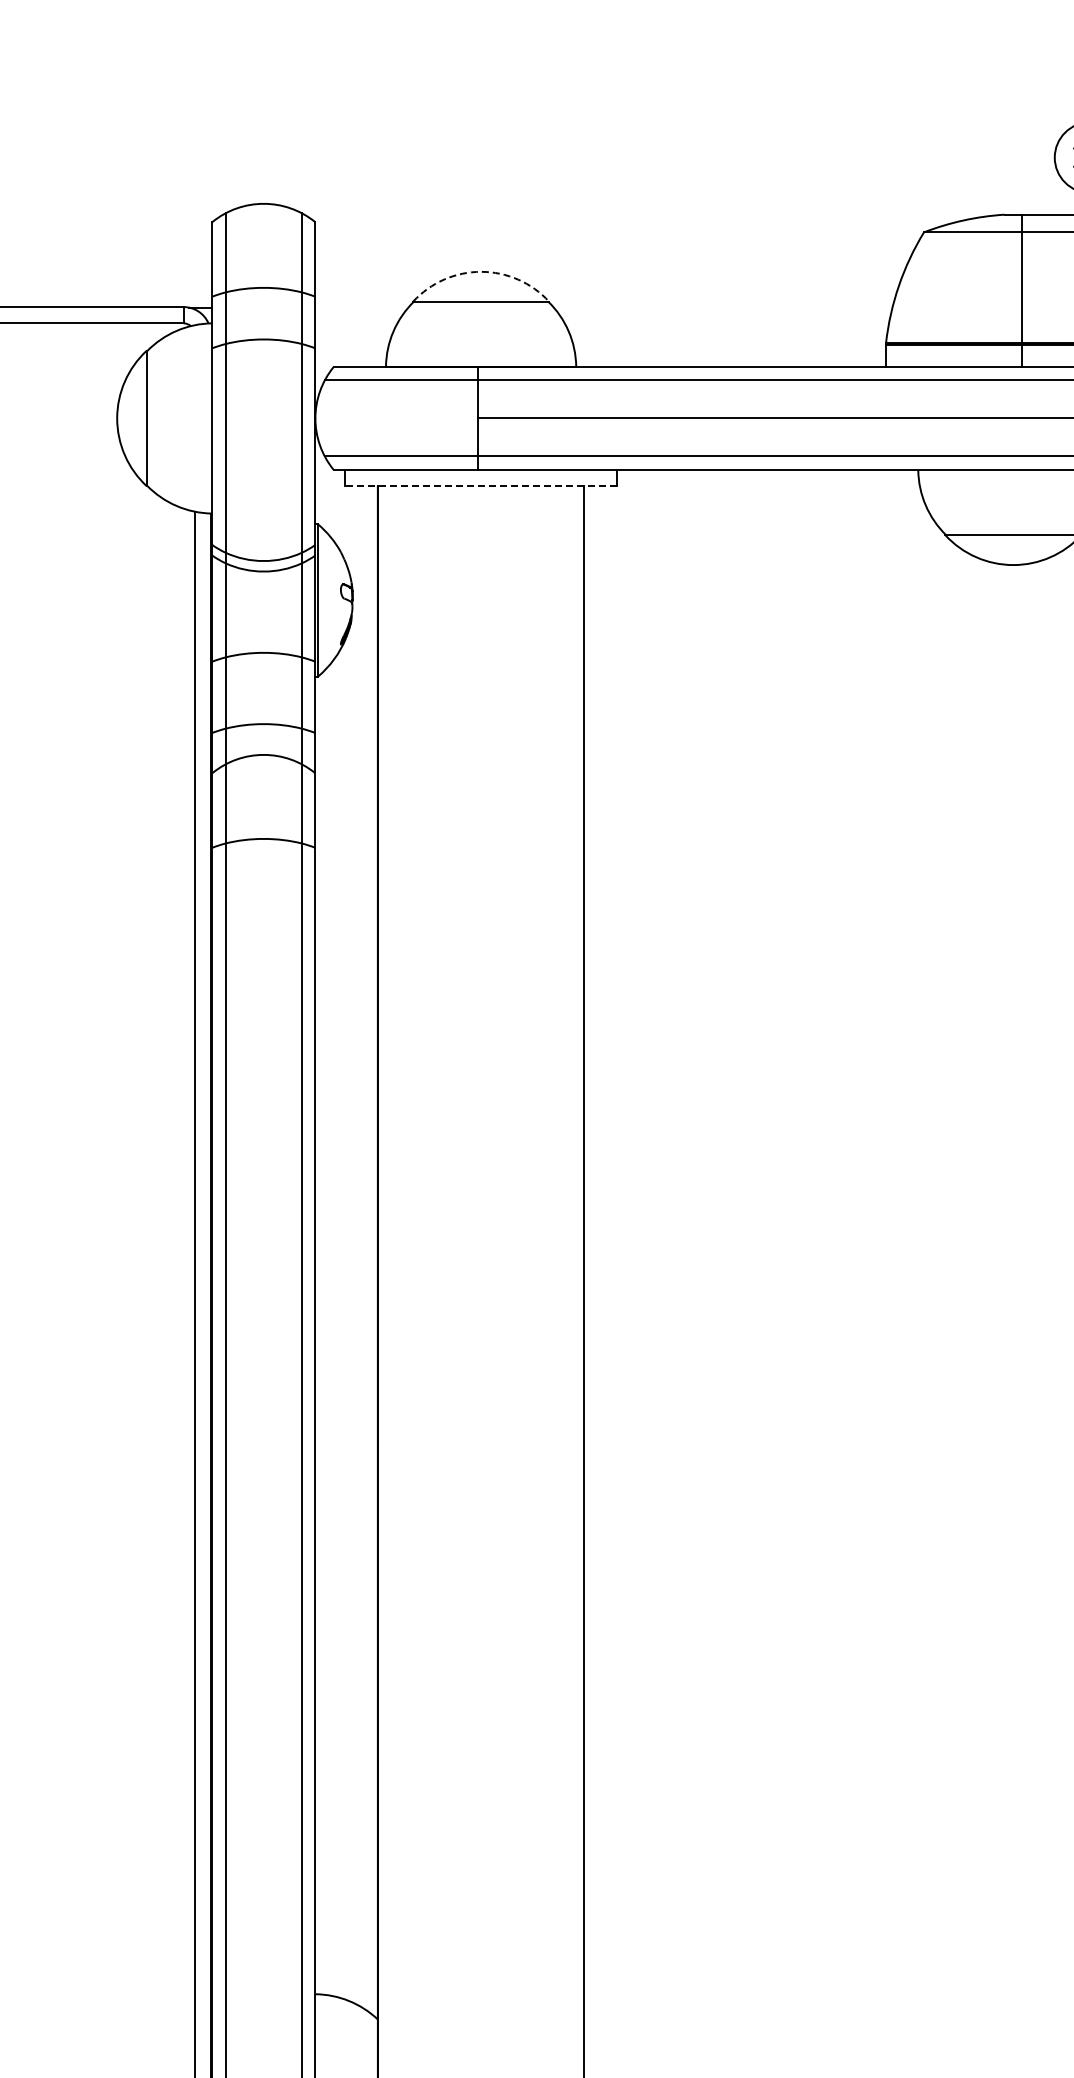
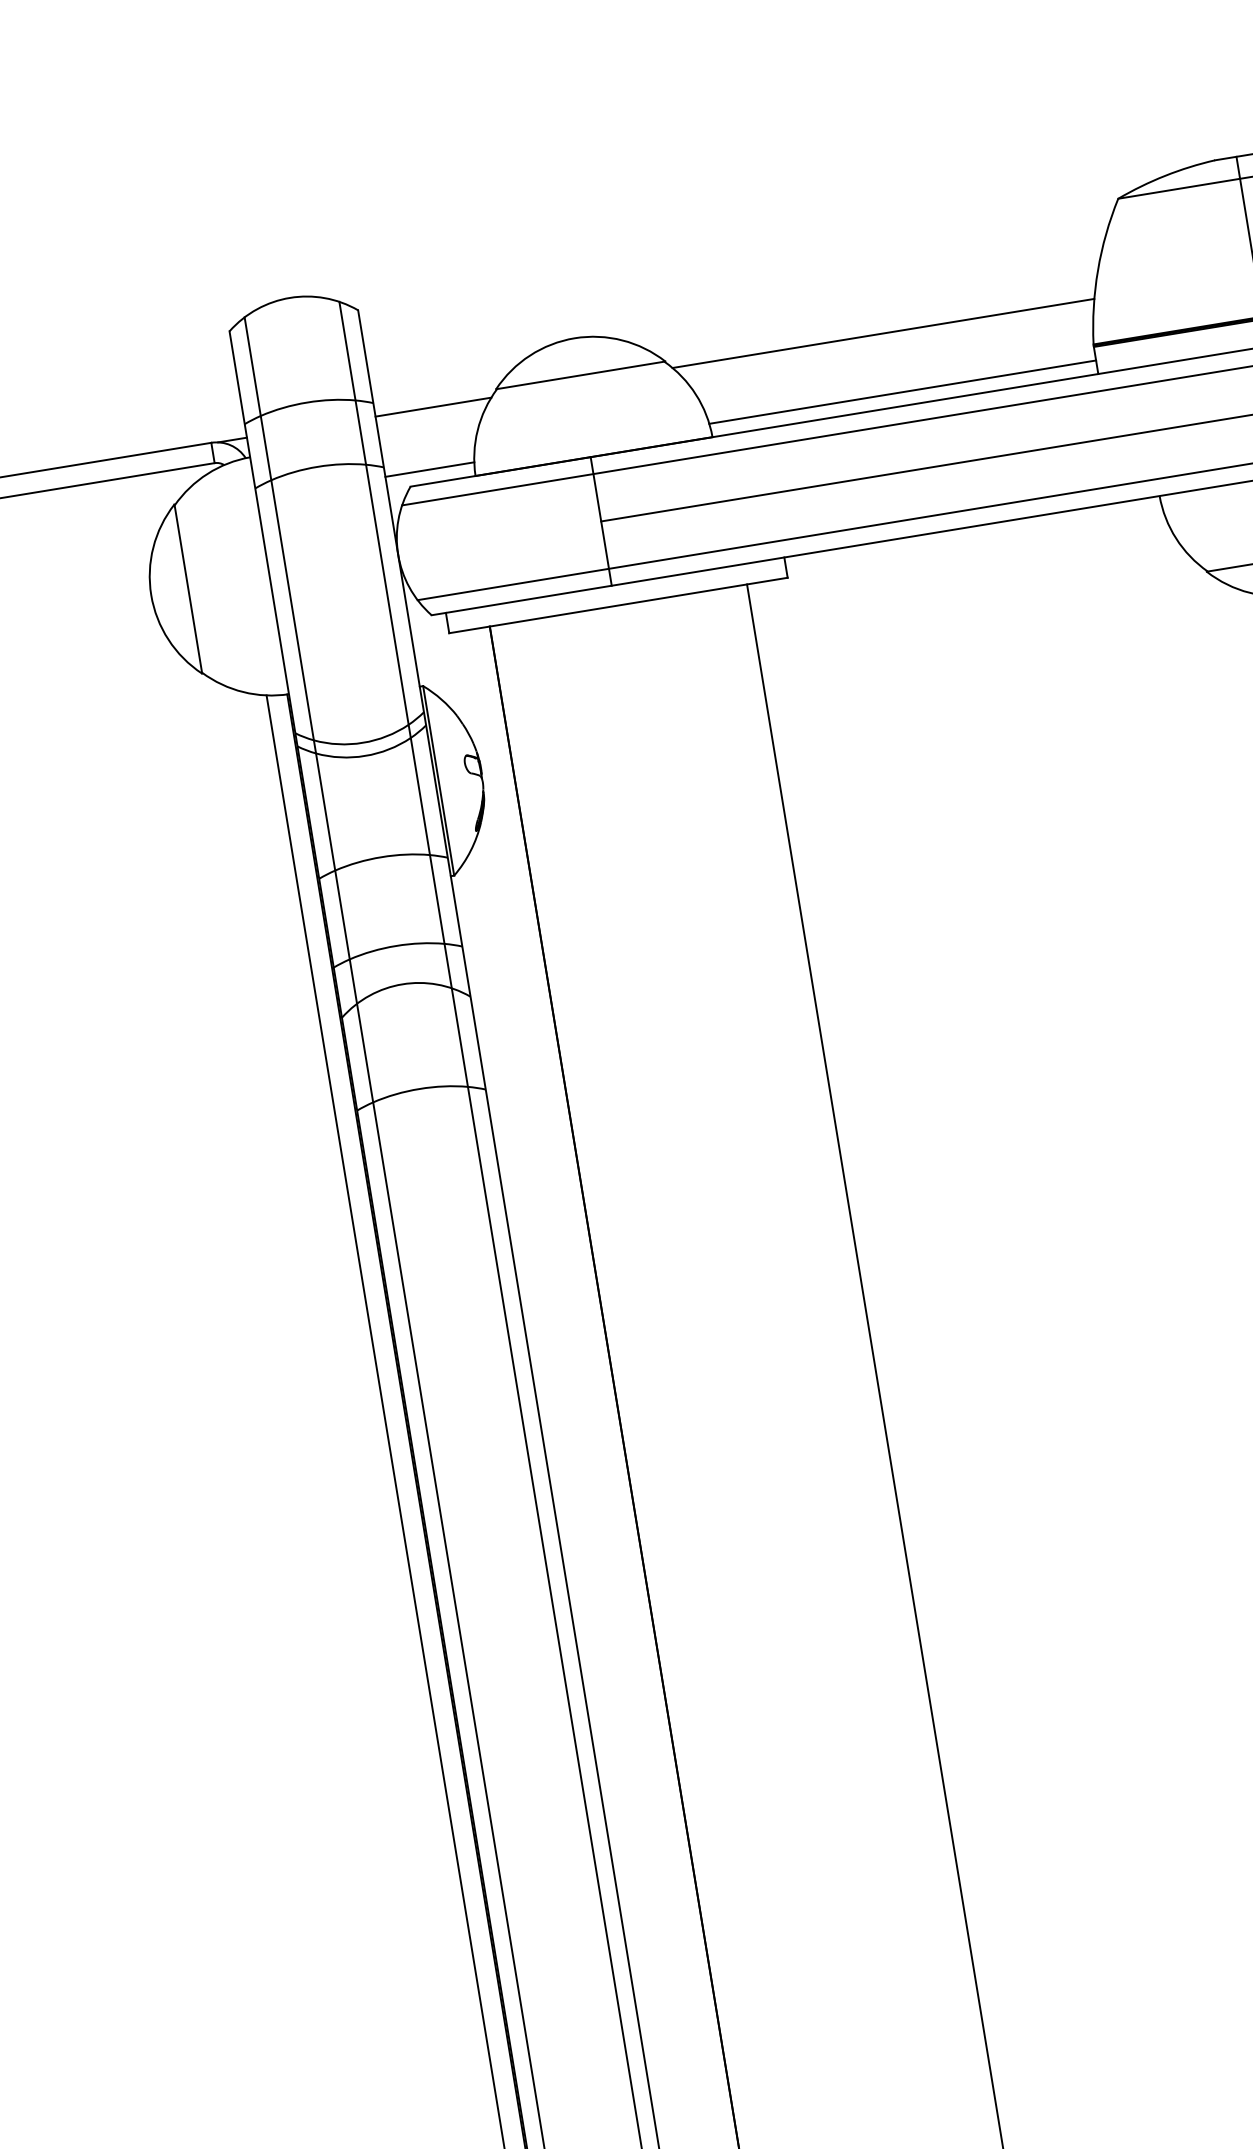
arc: (481, 271) -> (575, 337), dashed -> solid
line: (361, 307) -> (432, 407), added
line: (722, 307) -> (882, 333), added
line: (350, 355) -> (429, 469), added
line: (730, 355) -> (902, 391), added
line: (481, 486) -> (618, 605), dashed -> solid

